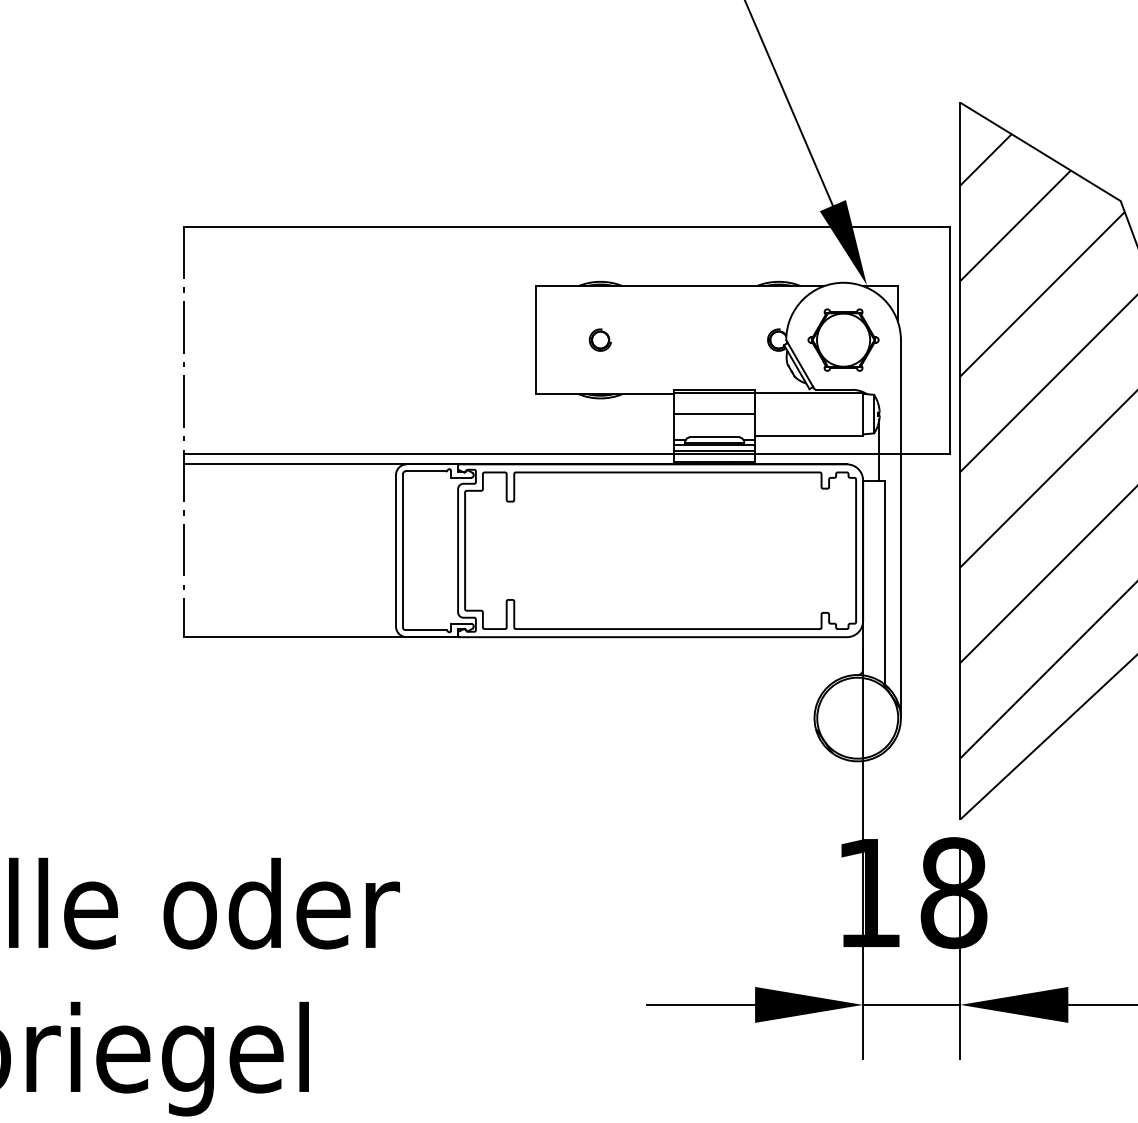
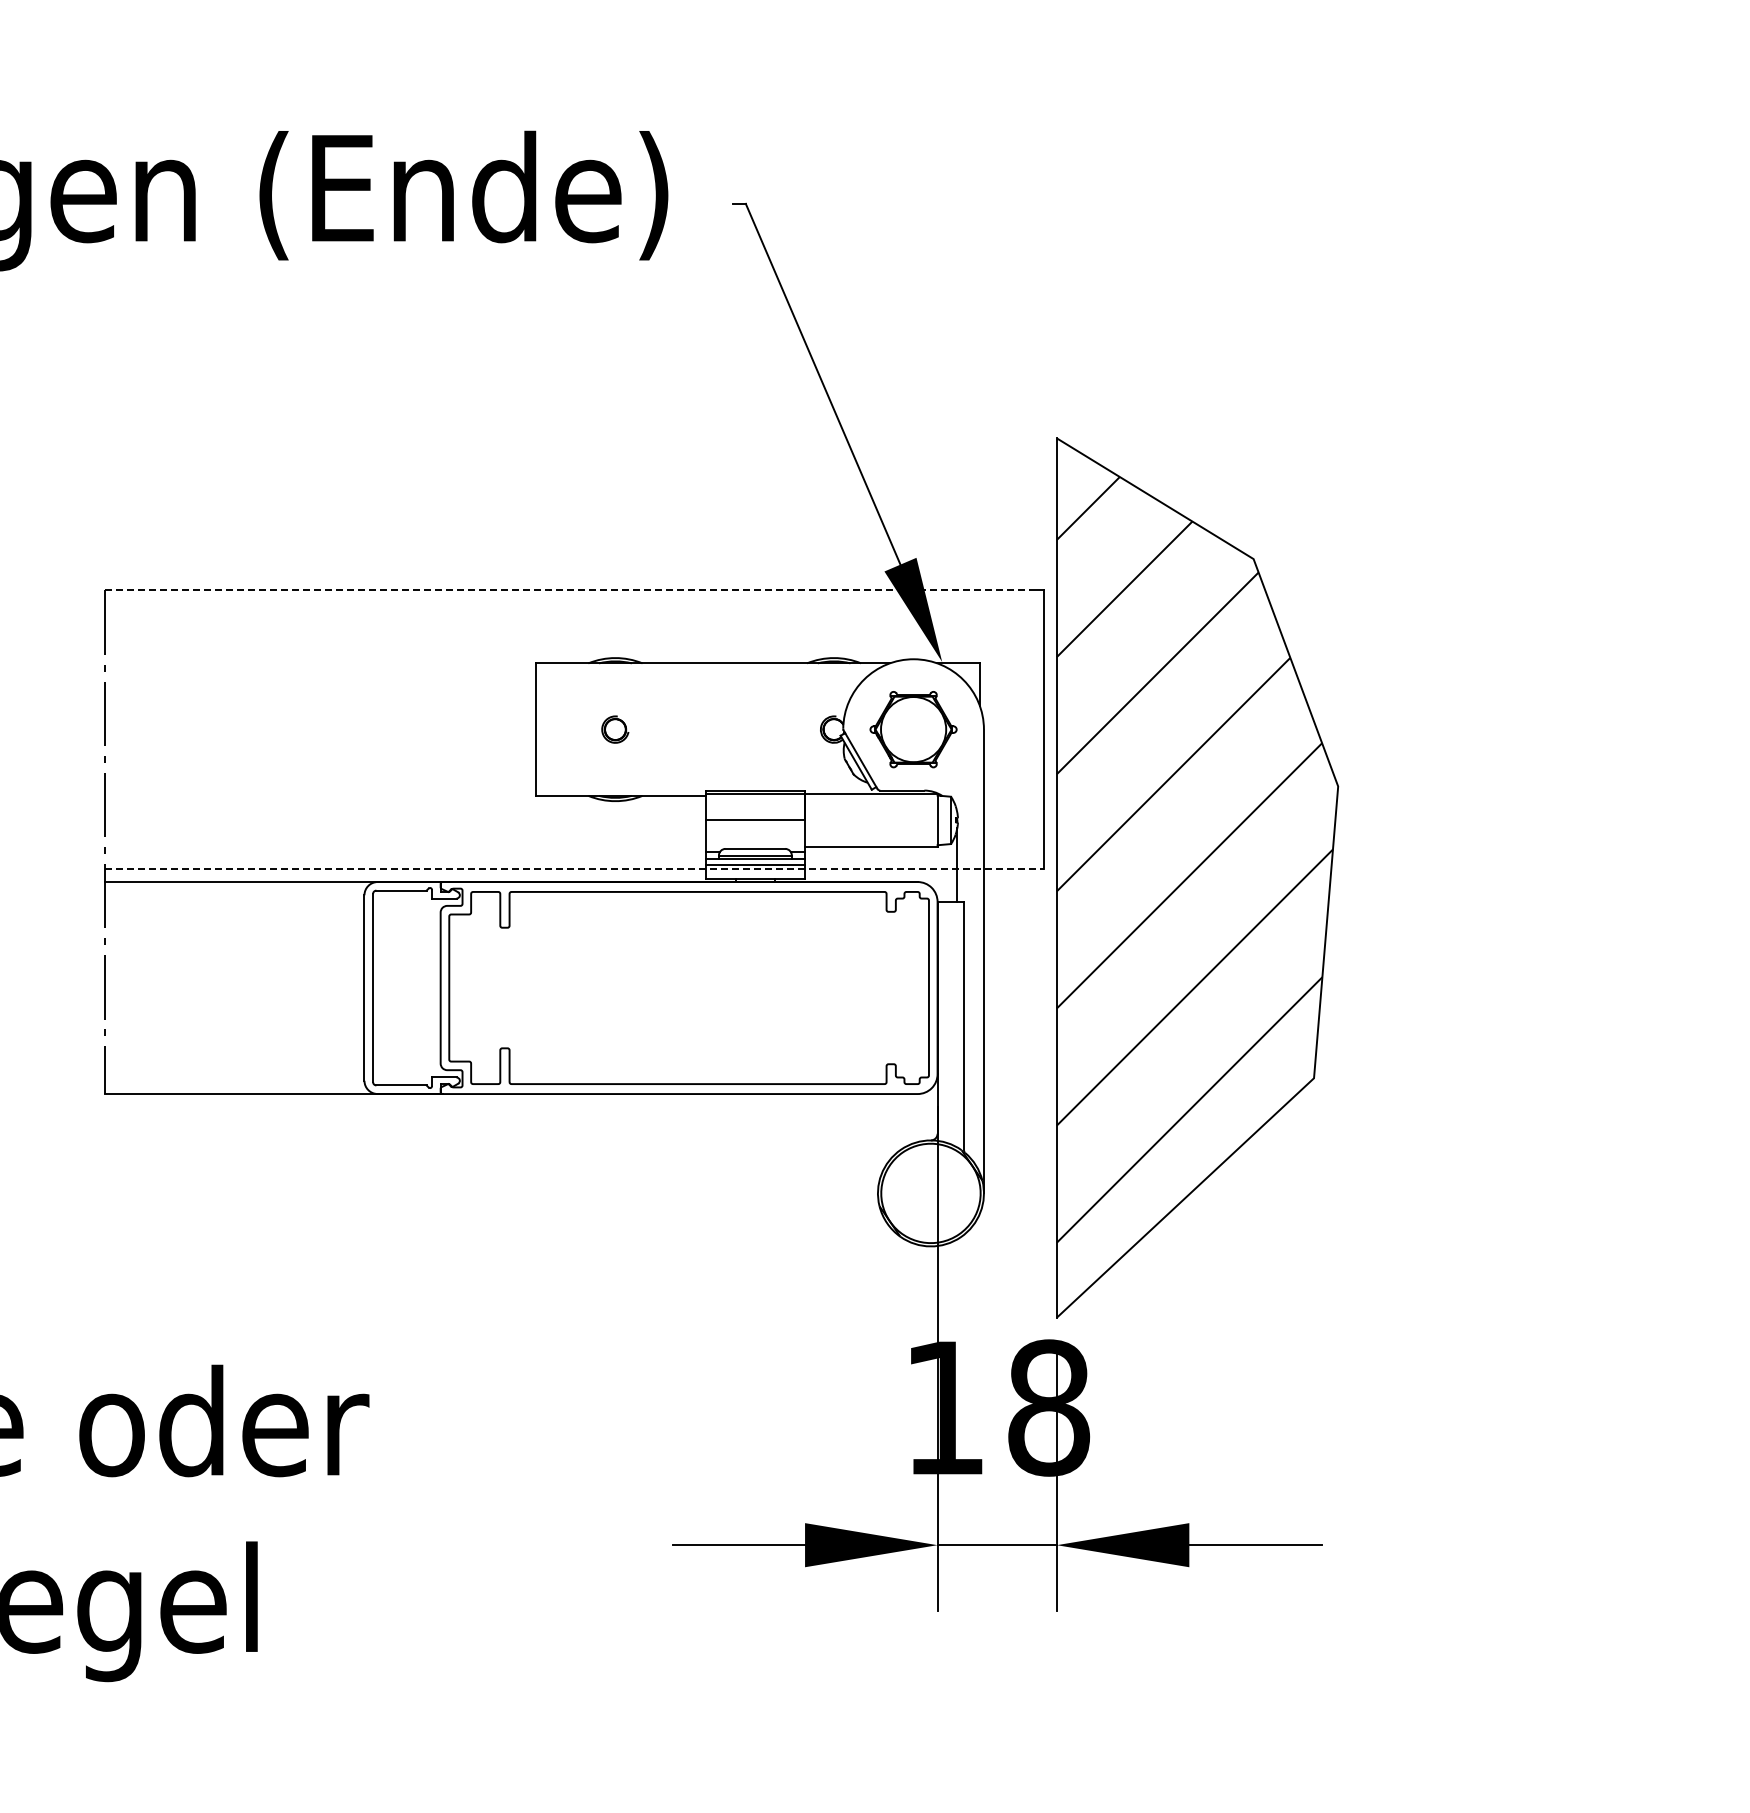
line: (561, 226) -> (567, 590), solid -> dashed
line: (567, 453) -> (574, 868), solid -> dashed

